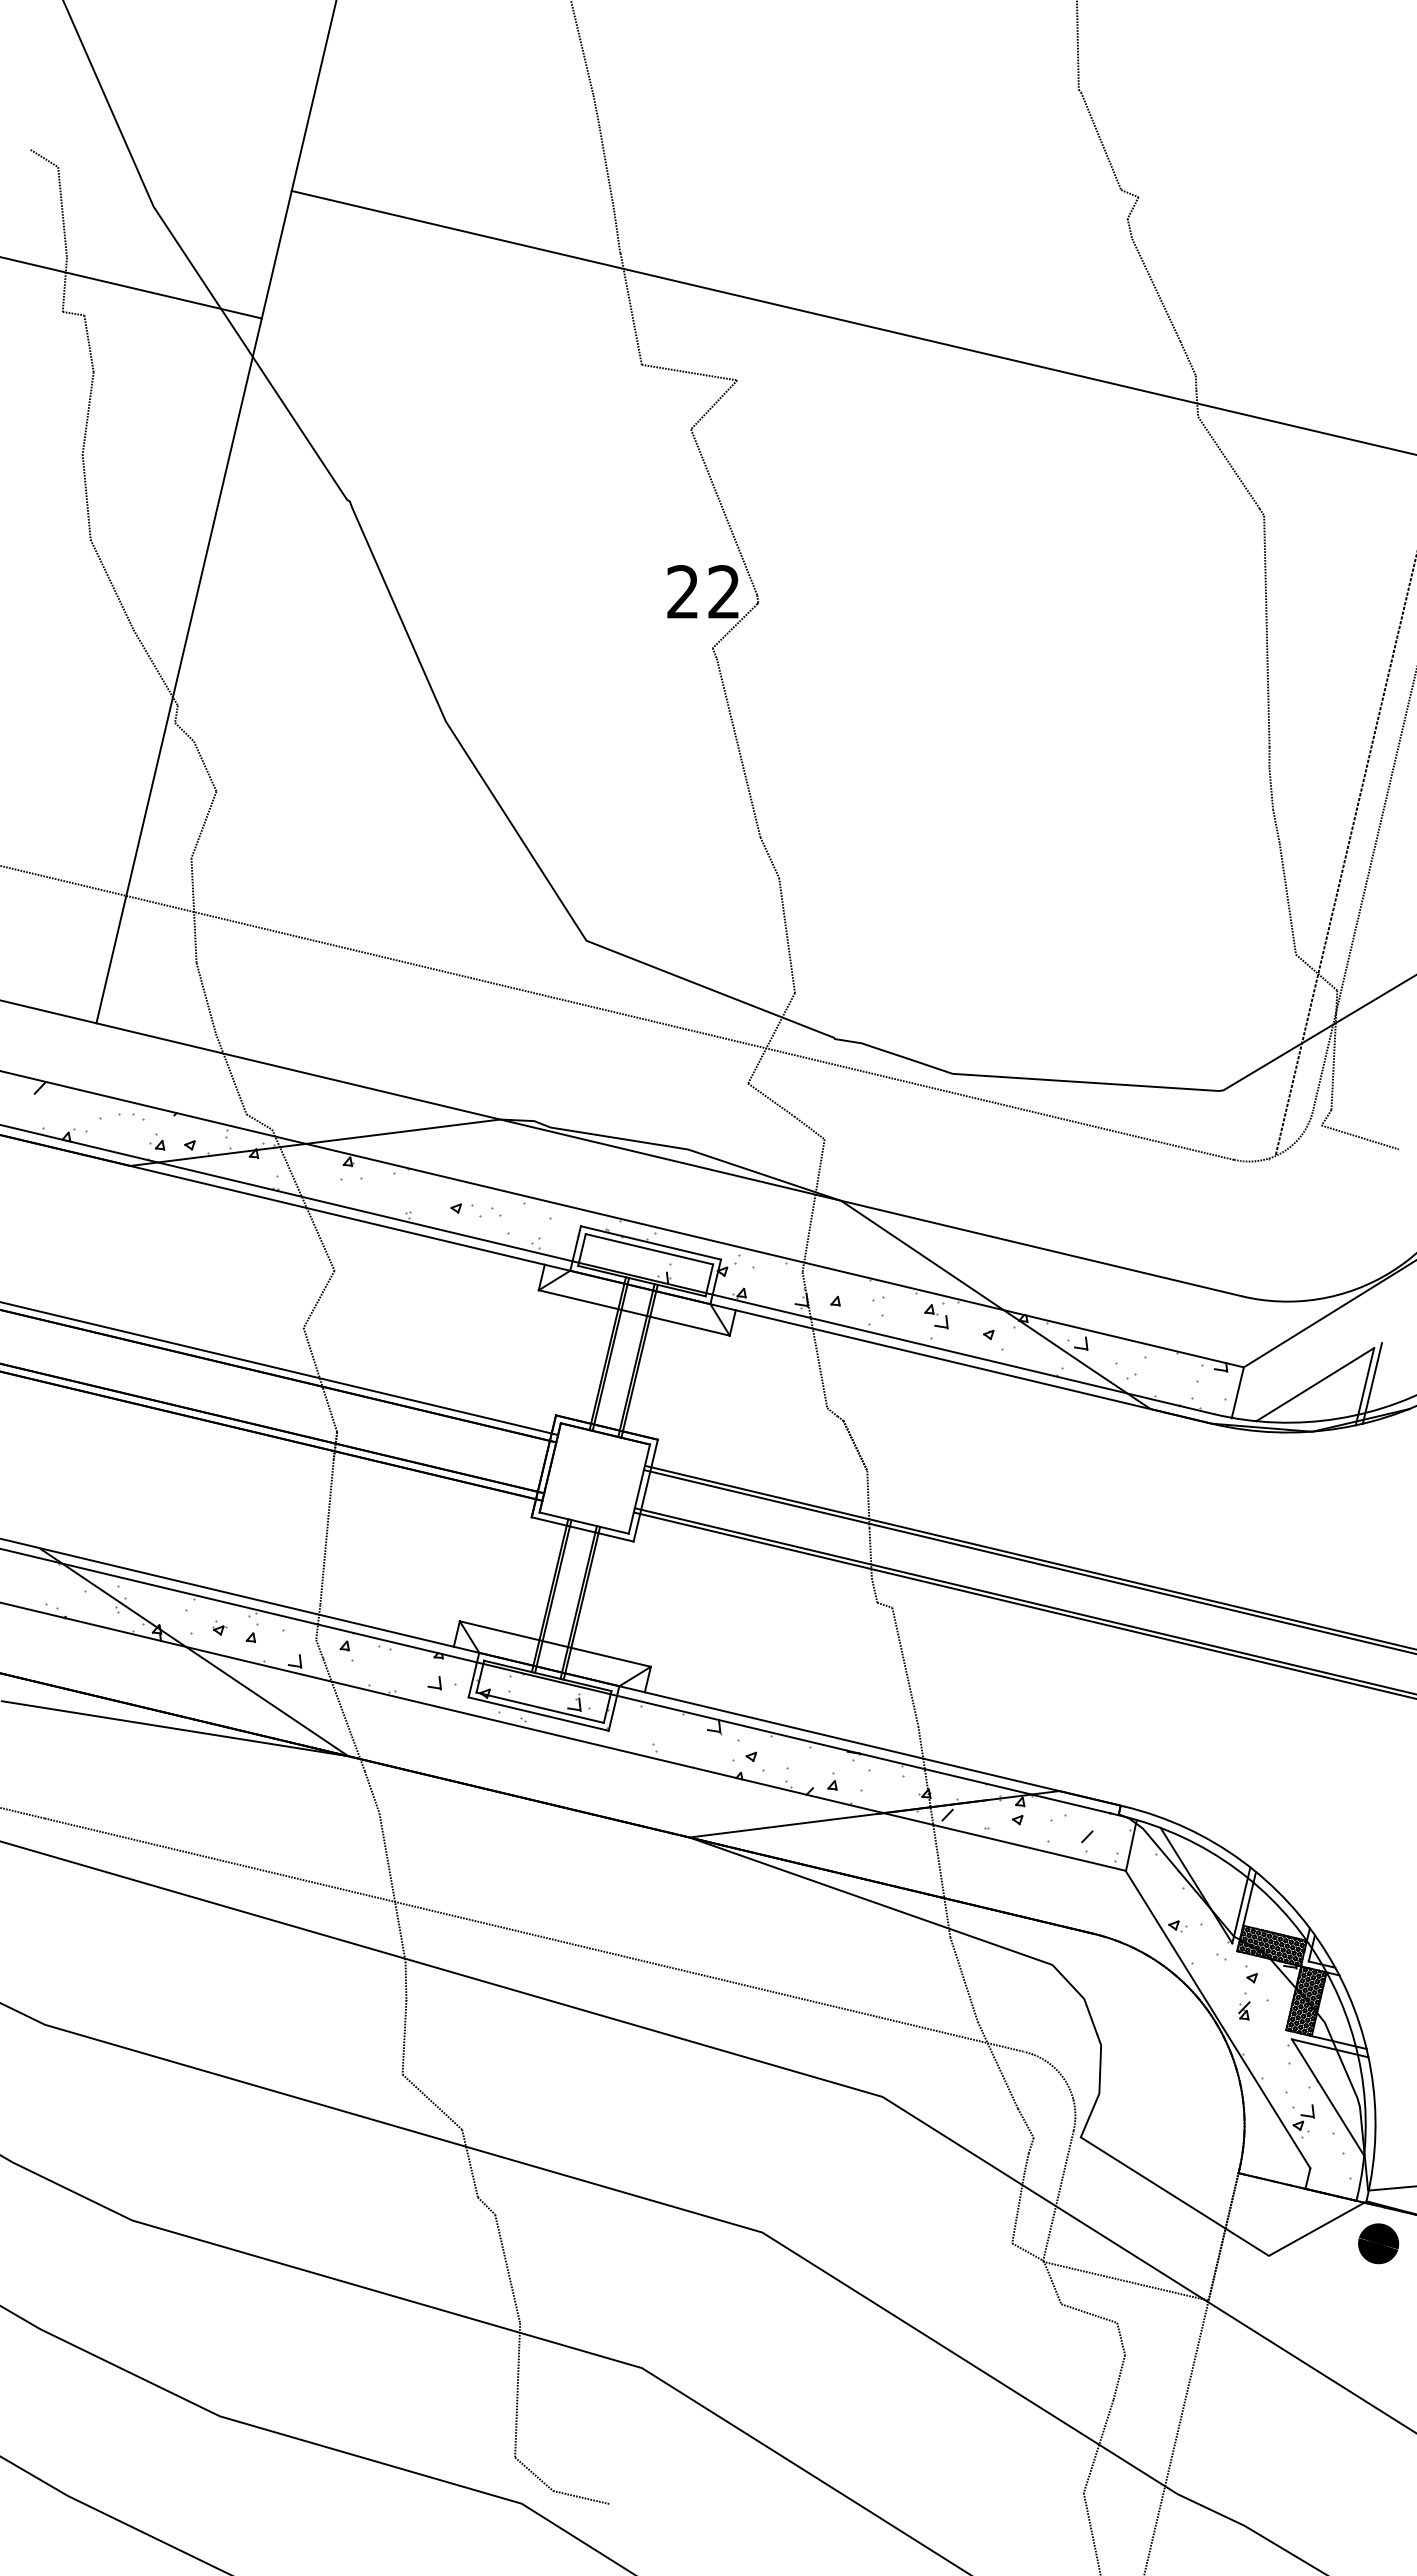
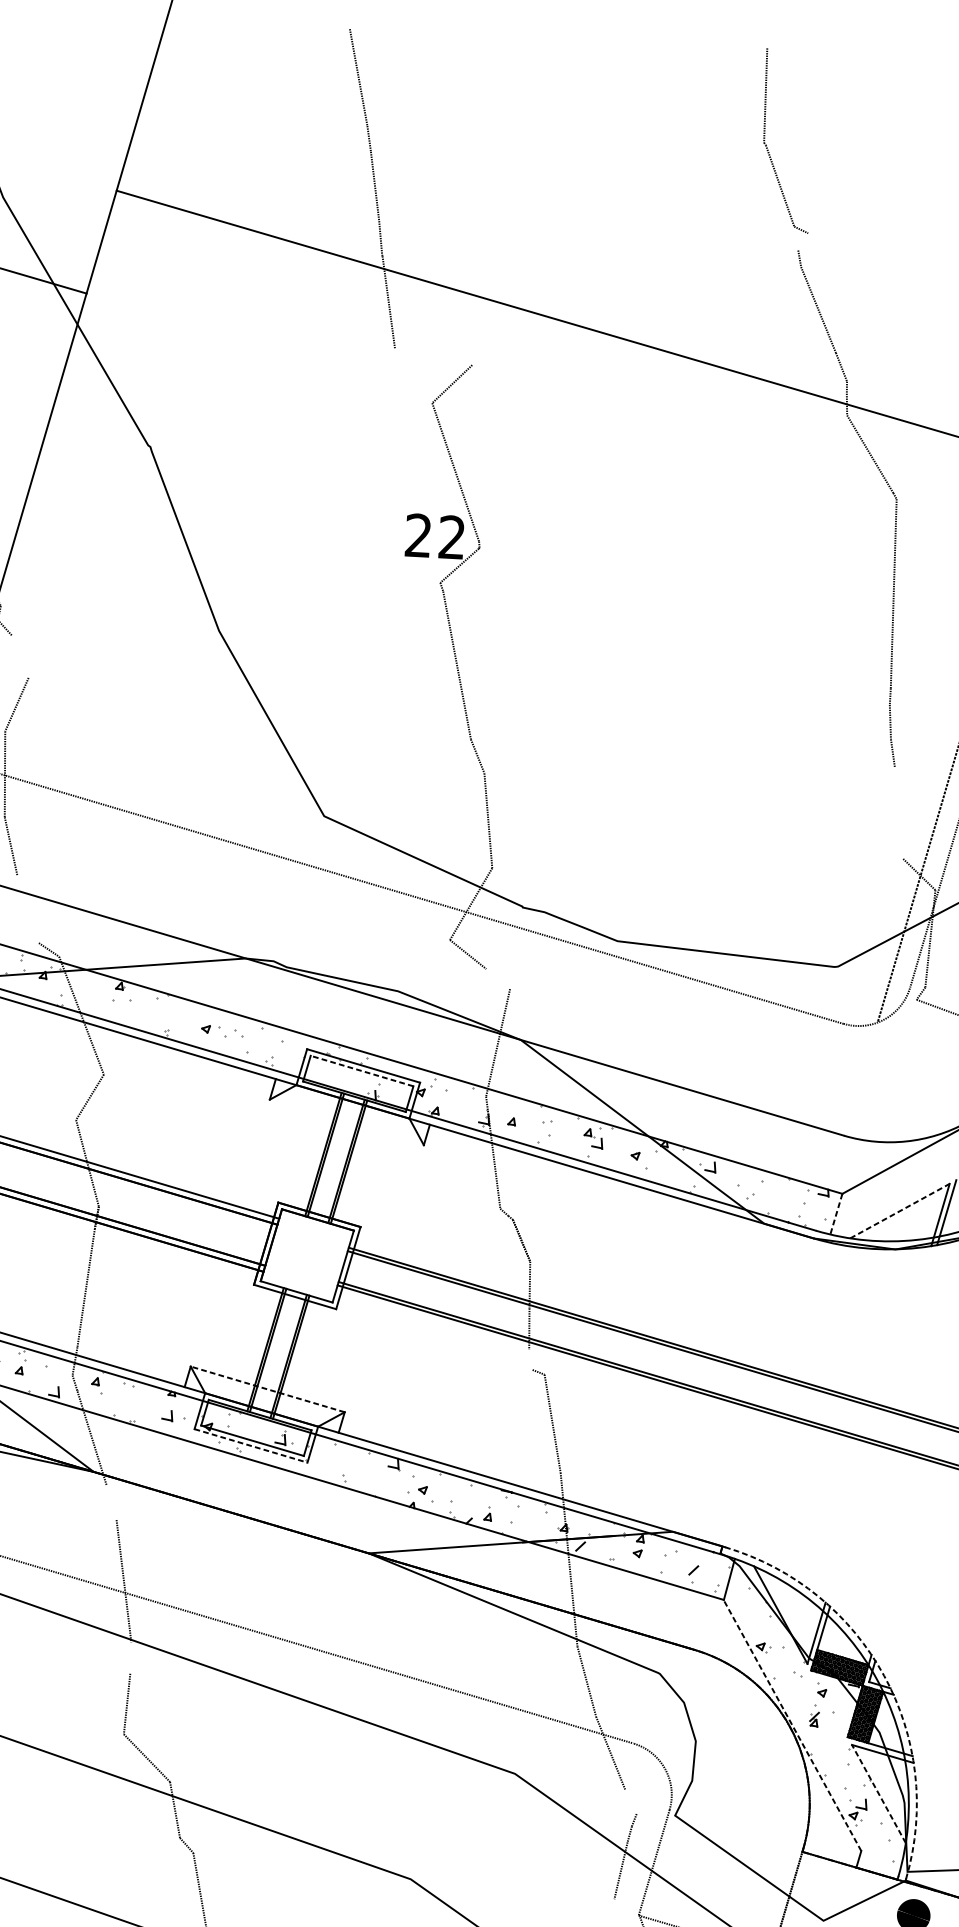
line: (1132, 207) -> (802, 241), removed
line: (689, 372) -> (433, 356), removed
line: (204, 766) -> (19, 657), removed
line: (1287, 898) -> (898, 812), removed
line: (230, 1073) -> (27, 908), removed
line: (809, 1127) -> (498, 978), removed
line: (648, 1249) -> (361, 1071), solid -> dashed
line: (633, 1312) -> (346, 1122), removed
line: (1315, 1384) -> (900, 1211), solid -> dashed
line: (1237, 1393) -> (836, 1214), solid -> dashed
line: (874, 1590) -> (530, 1359), removed
line: (554, 1643) -> (267, 1388), solid -> dashed
line: (539, 1714) -> (251, 1446), solid -> dashed
line: (371, 1792) -> (110, 1502), removed
arc: (1326, 1952) -> (884, 1675), solid -> dashed
line: (405, 1980) -> (130, 1657), removed
line: (1217, 2019) -> (792, 1725), solid -> dashed
line: (1327, 2097) -> (878, 1793), solid -> dashed
line: (1025, 2122) -> (630, 1801), removed
line: (1027, 2251) -> (626, 1906), removed

